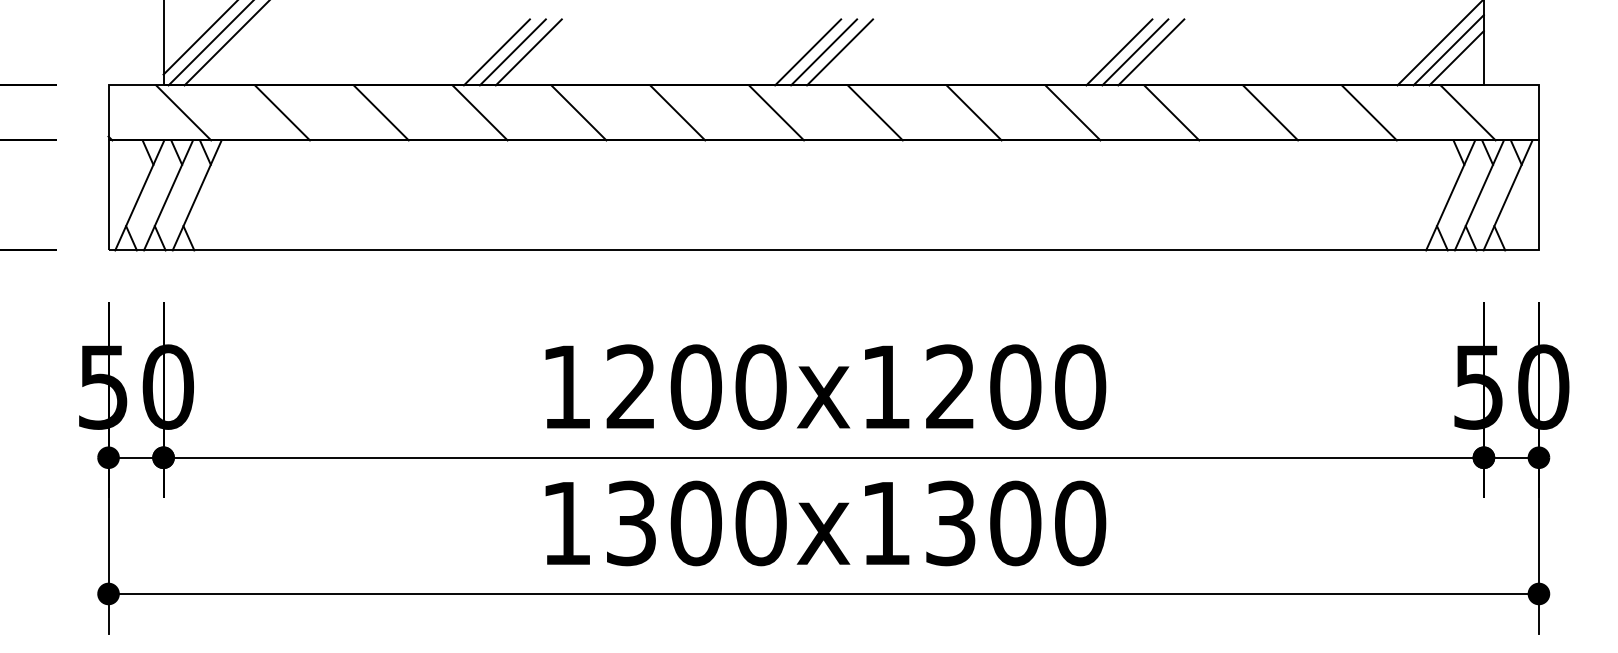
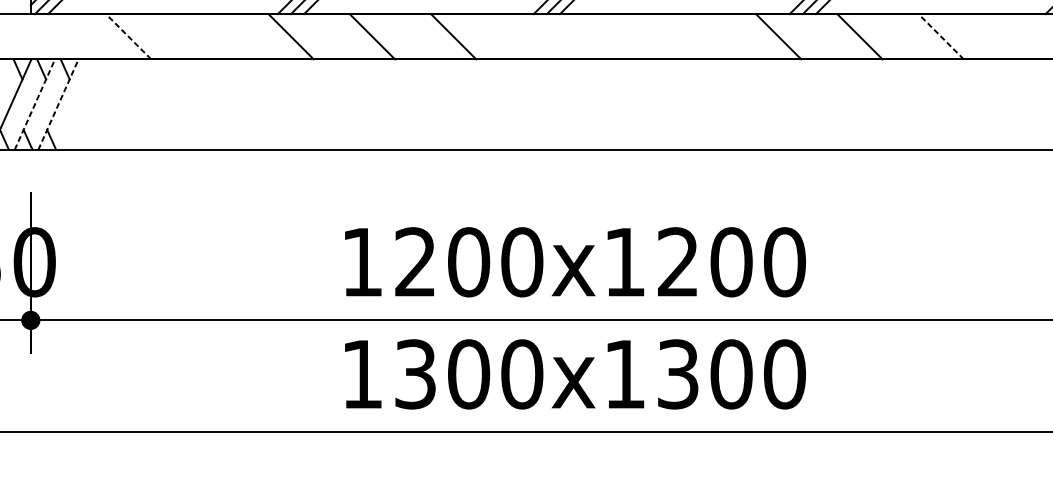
line: (183, 112) -> (47, 36), removed
line: (282, 112) -> (128, 36), solid -> dashed
line: (380, 112) -> (209, 36), removed
line: (776, 112) -> (534, 36), removed
line: (874, 112) -> (615, 36), removed
line: (973, 112) -> (696, 36), removed
line: (1270, 112) -> (941, 36), solid -> dashed
line: (1368, 112) -> (1021, 36), removed
line: (168, 194) -> (34, 103), solid -> dashed
line: (197, 194) -> (58, 103), solid -> dashed

